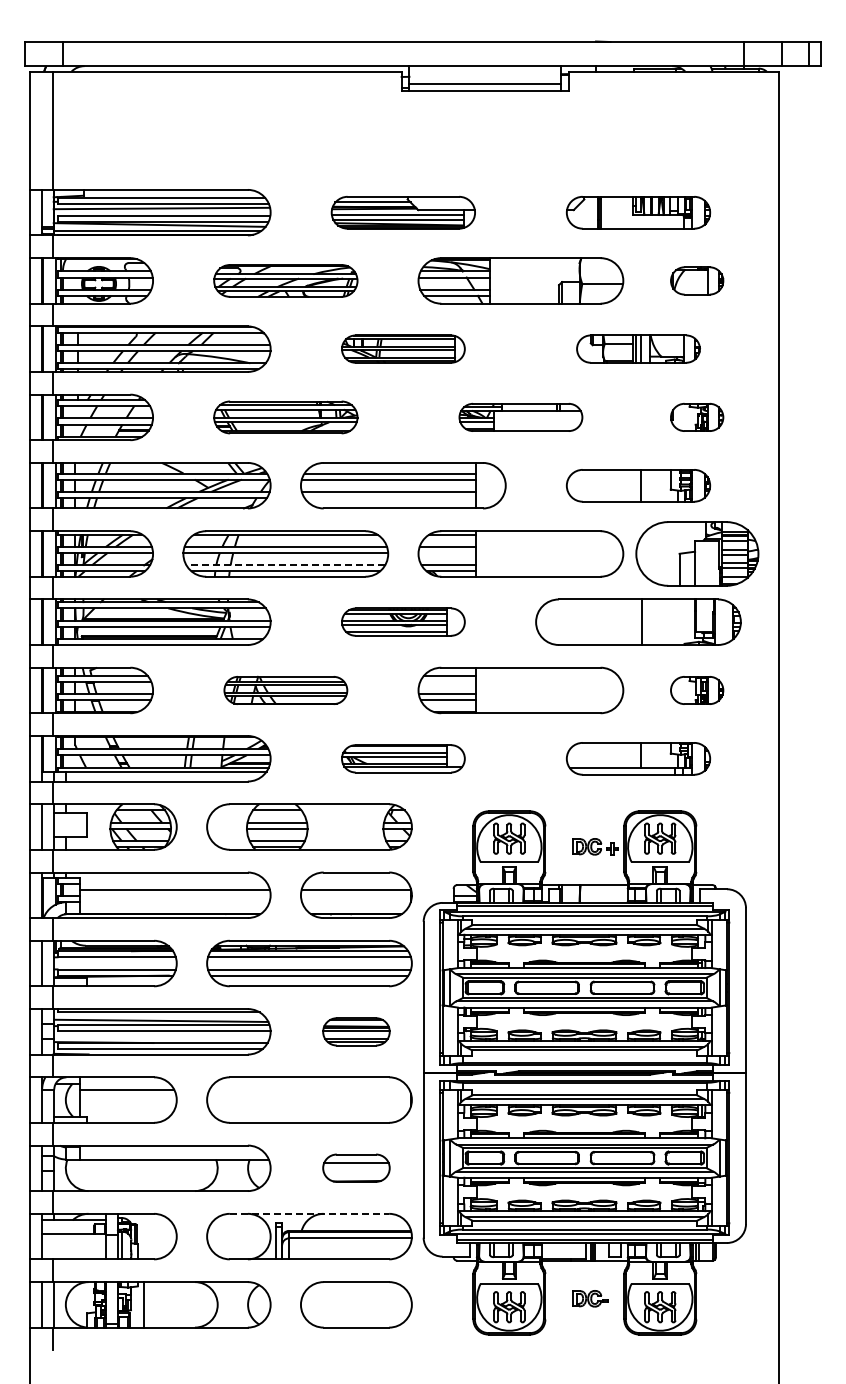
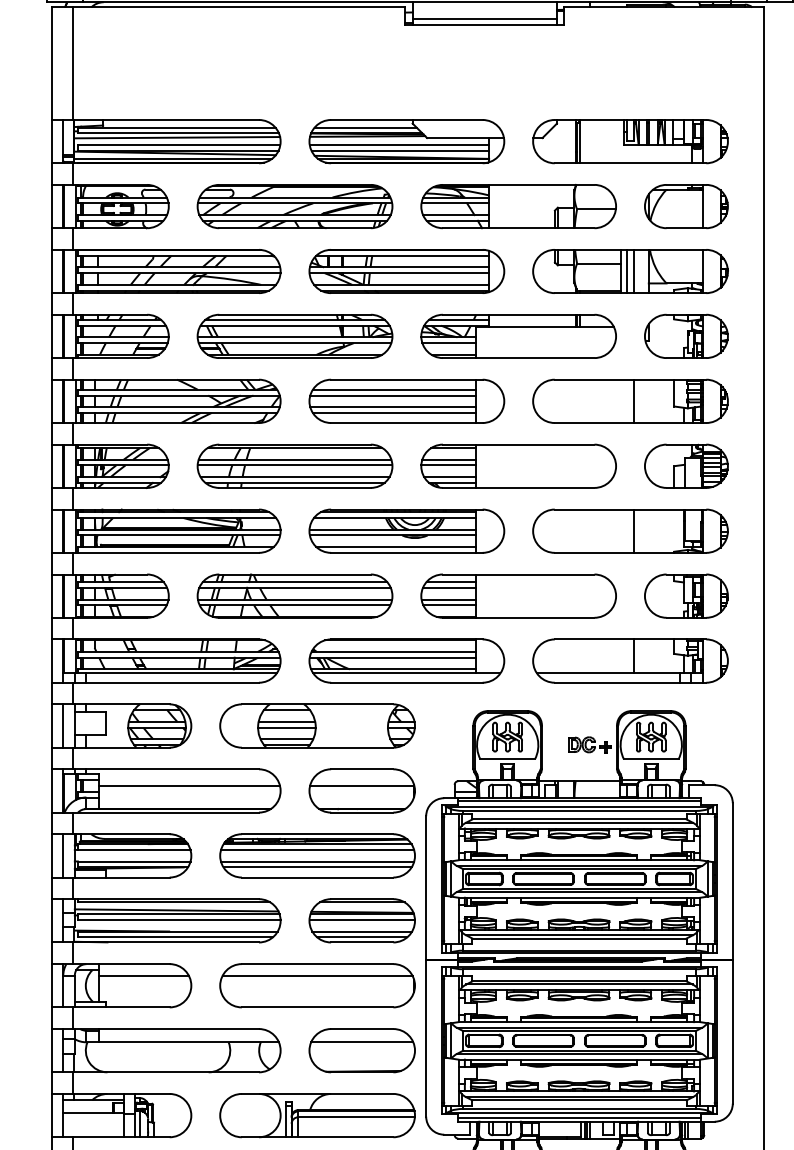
part: (403, 212) -> (407, 141), size x1.43
part: (638, 212) -> (630, 141), size x1.43
part: (285, 280) -> (294, 206), size x1.43
part: (696, 280) -> (685, 206), size x1.67
part: (403, 348) -> (407, 270), size x1.67
part: (638, 348) -> (630, 270), size x1.67
part: (285, 417) -> (294, 336), size x1.43
part: (520, 417) -> (518, 336), size x1.67
part: (696, 417) -> (685, 336), size x1.67
part: (638, 485) -> (630, 401), size x1.43
line: (389, 497) -> (393, 412), added
line: (446, 553) -> (447, 465), added
part: (696, 553) -> (685, 465), size x0.71
line: (285, 565) -> (294, 477), dashed -> solid
part: (403, 621) -> (407, 530), size x1.67
line: (447, 681) -> (448, 587), added
part: (285, 690) -> (294, 596), size x1.67
part: (696, 690) -> (685, 596), size x1.67
part: (403, 758) -> (407, 660), size x1.67
part: (638, 758) -> (630, 660), size x1.43
part: (356, 1031) -> (362, 920), size x1.67
line: (309, 1089) -> (317, 975), added
part: (356, 1167) -> (362, 1049), size x1.67
line: (309, 1213) -> (317, 1093), dashed -> solid

